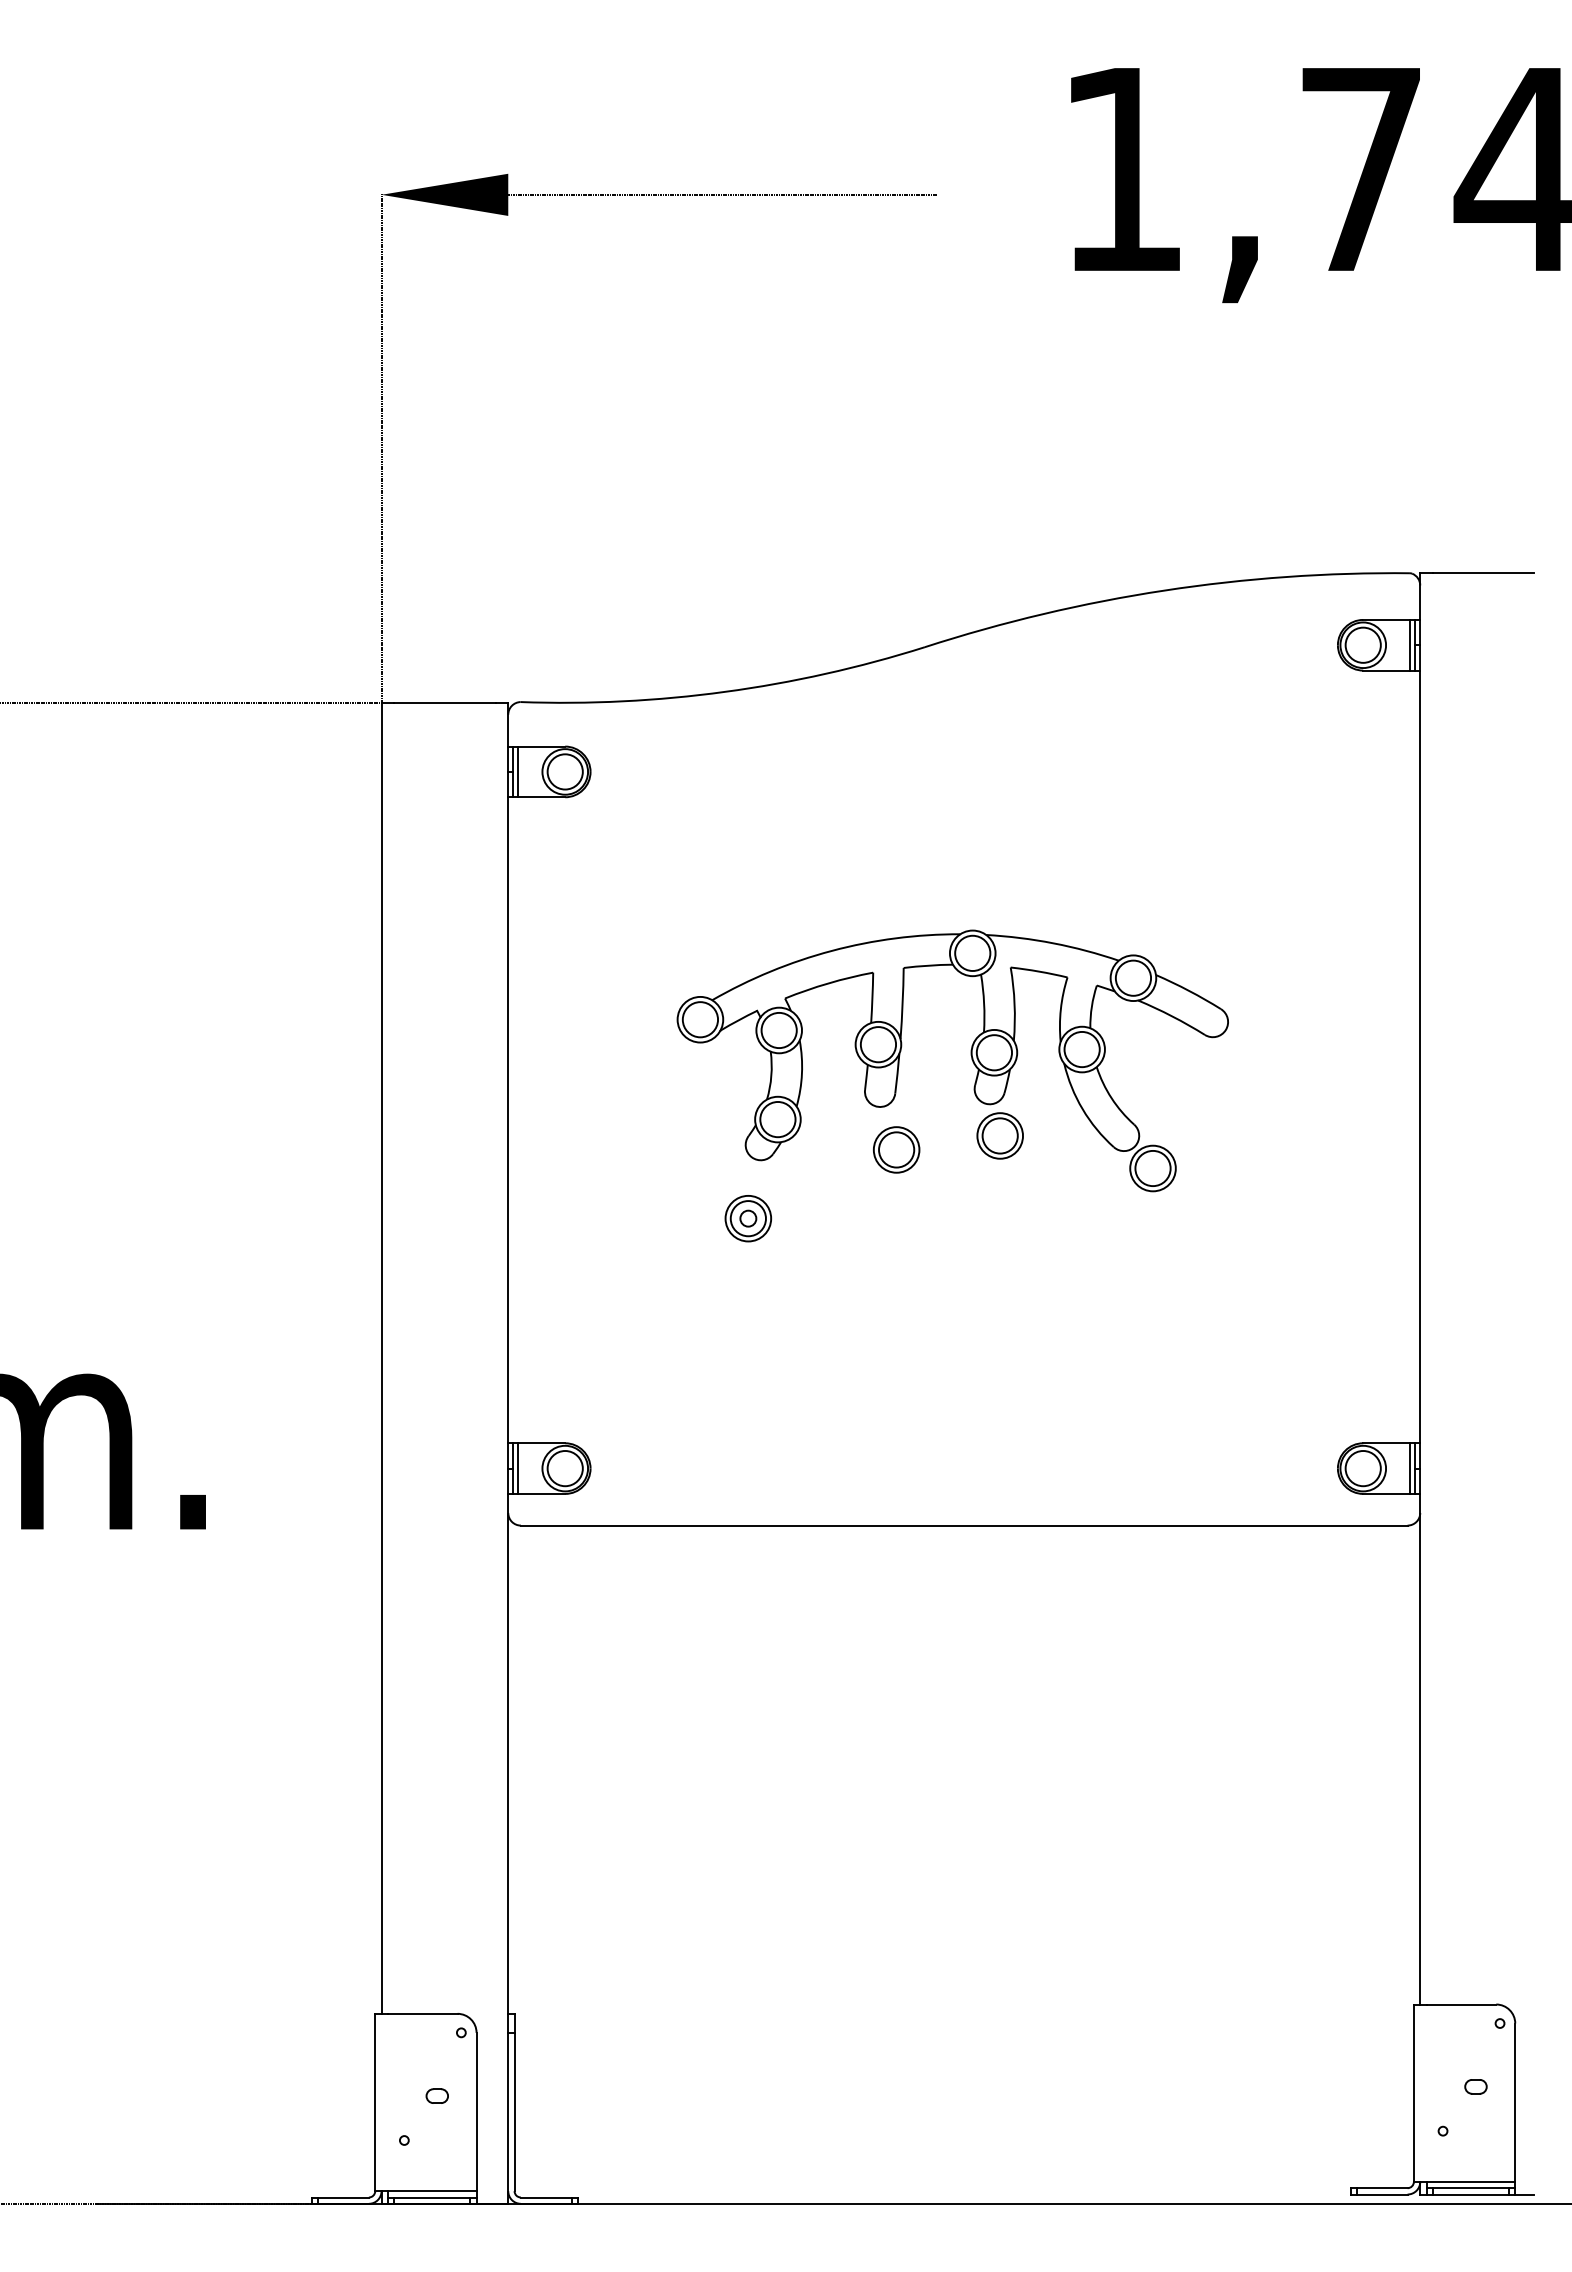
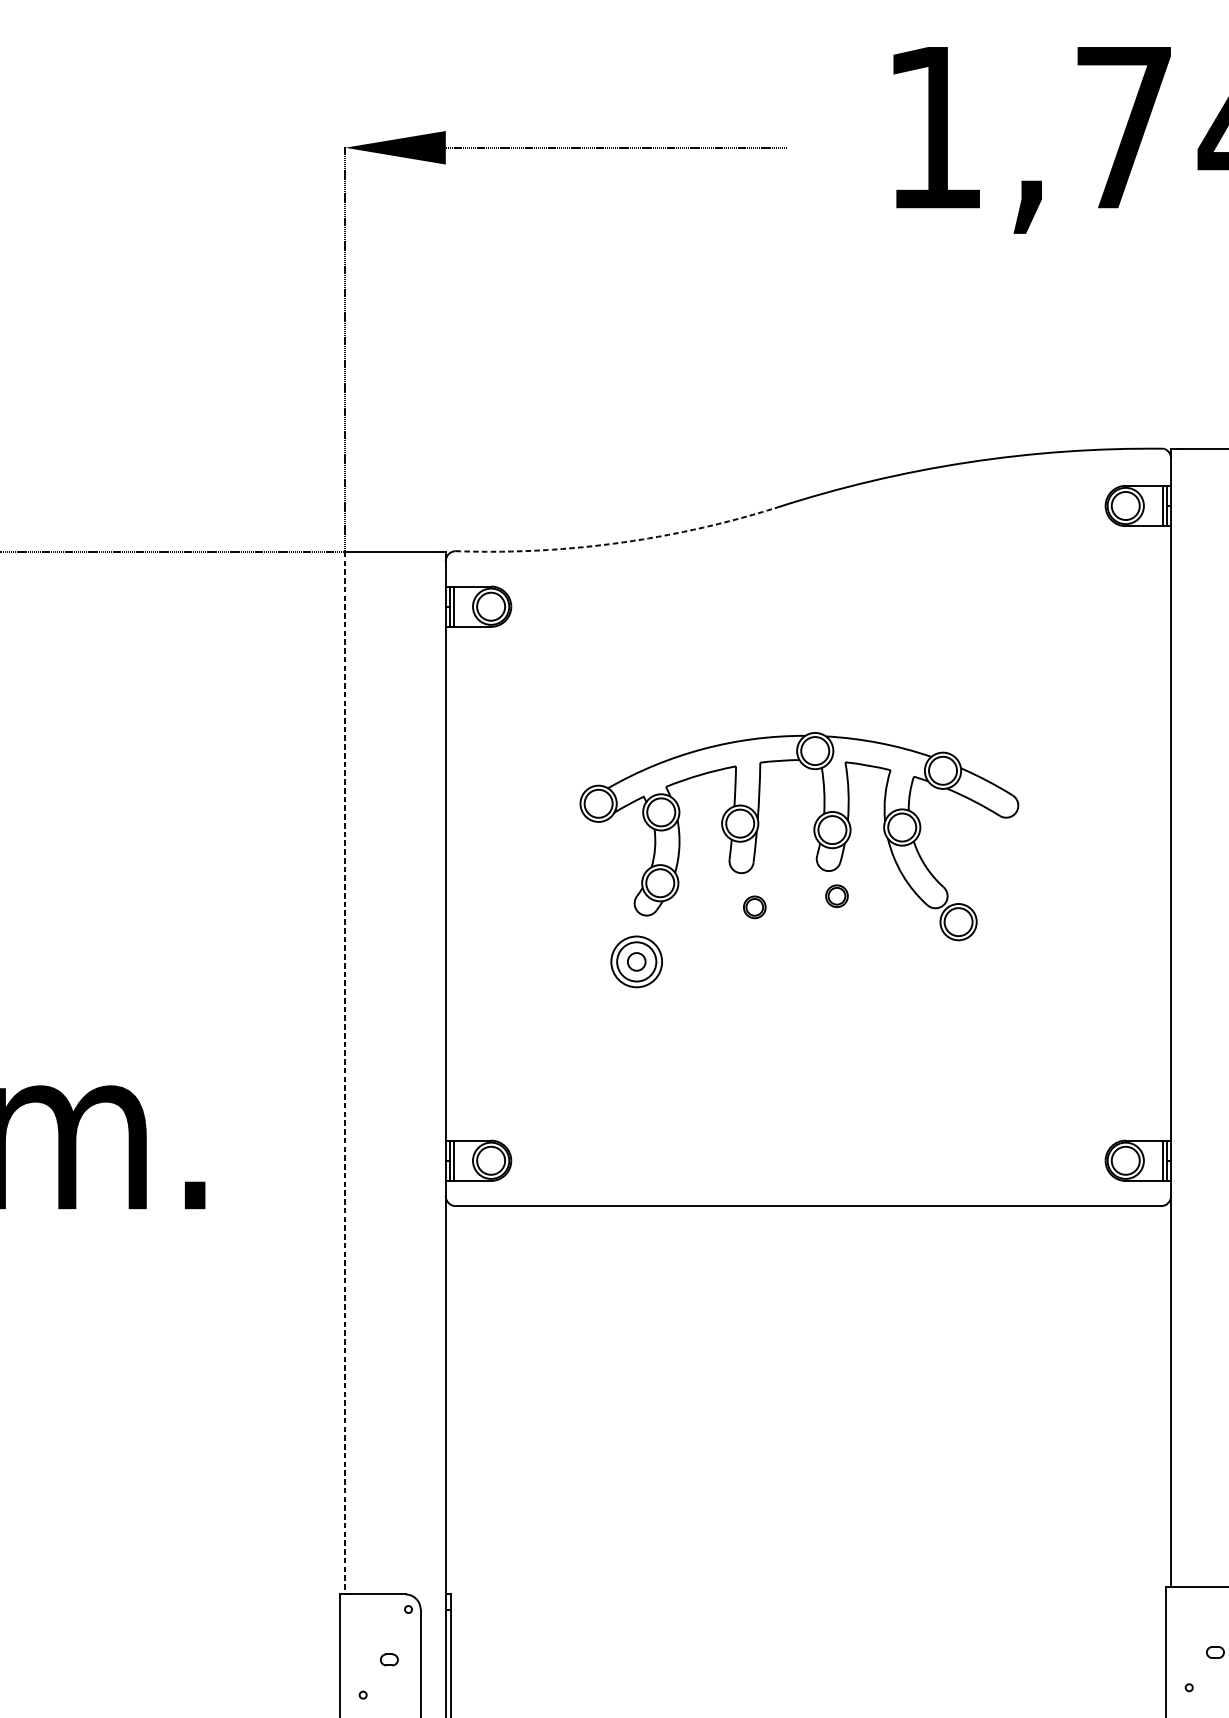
arc: (725, 691) -> (618, 542), solid -> dashed
part: (999, 1135) -> (836, 895), size x0.6
part: (896, 1149) -> (754, 907), size x0.6
part: (748, 1218) -> (636, 961), size x1.4
line: (381, 1358) -> (345, 1073), solid -> dashed

